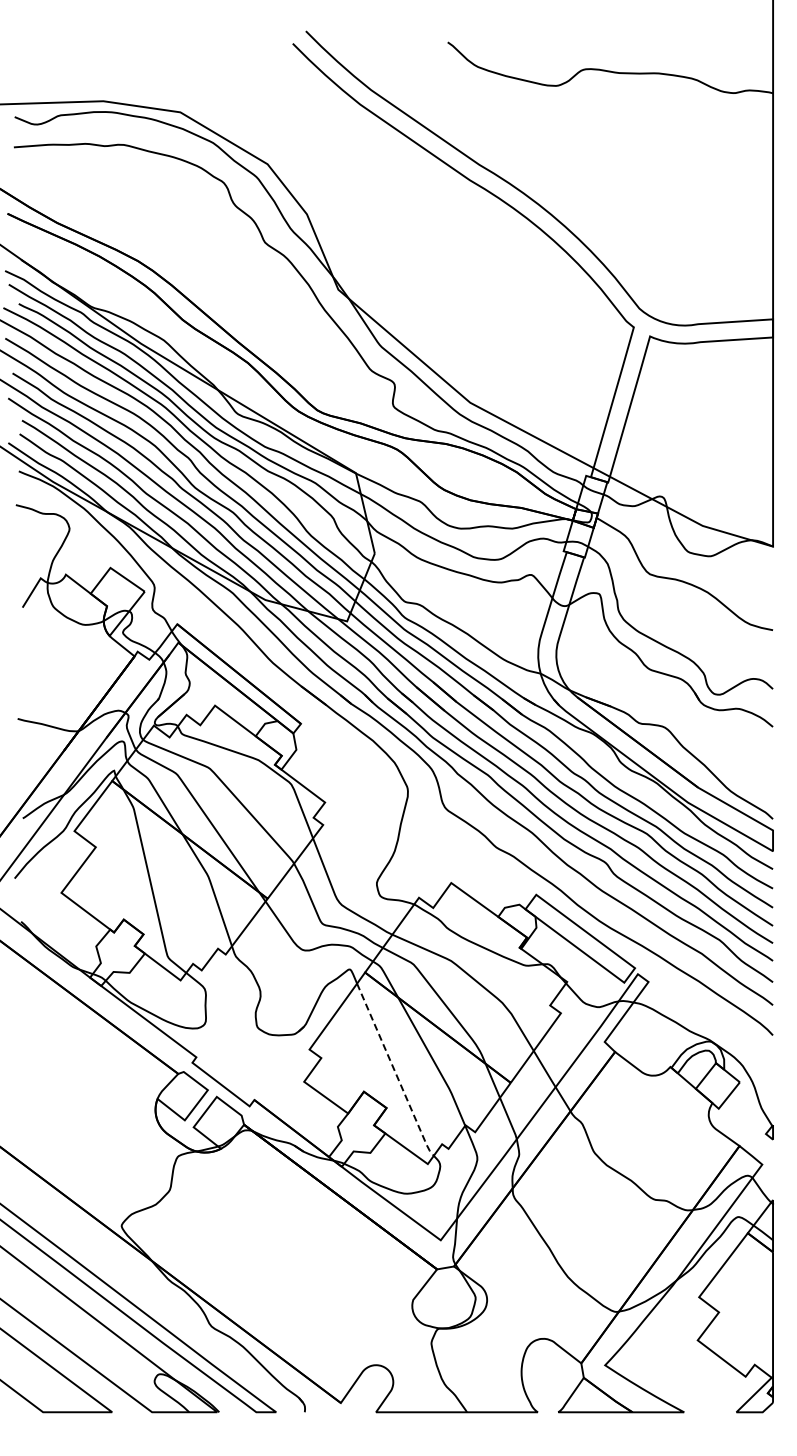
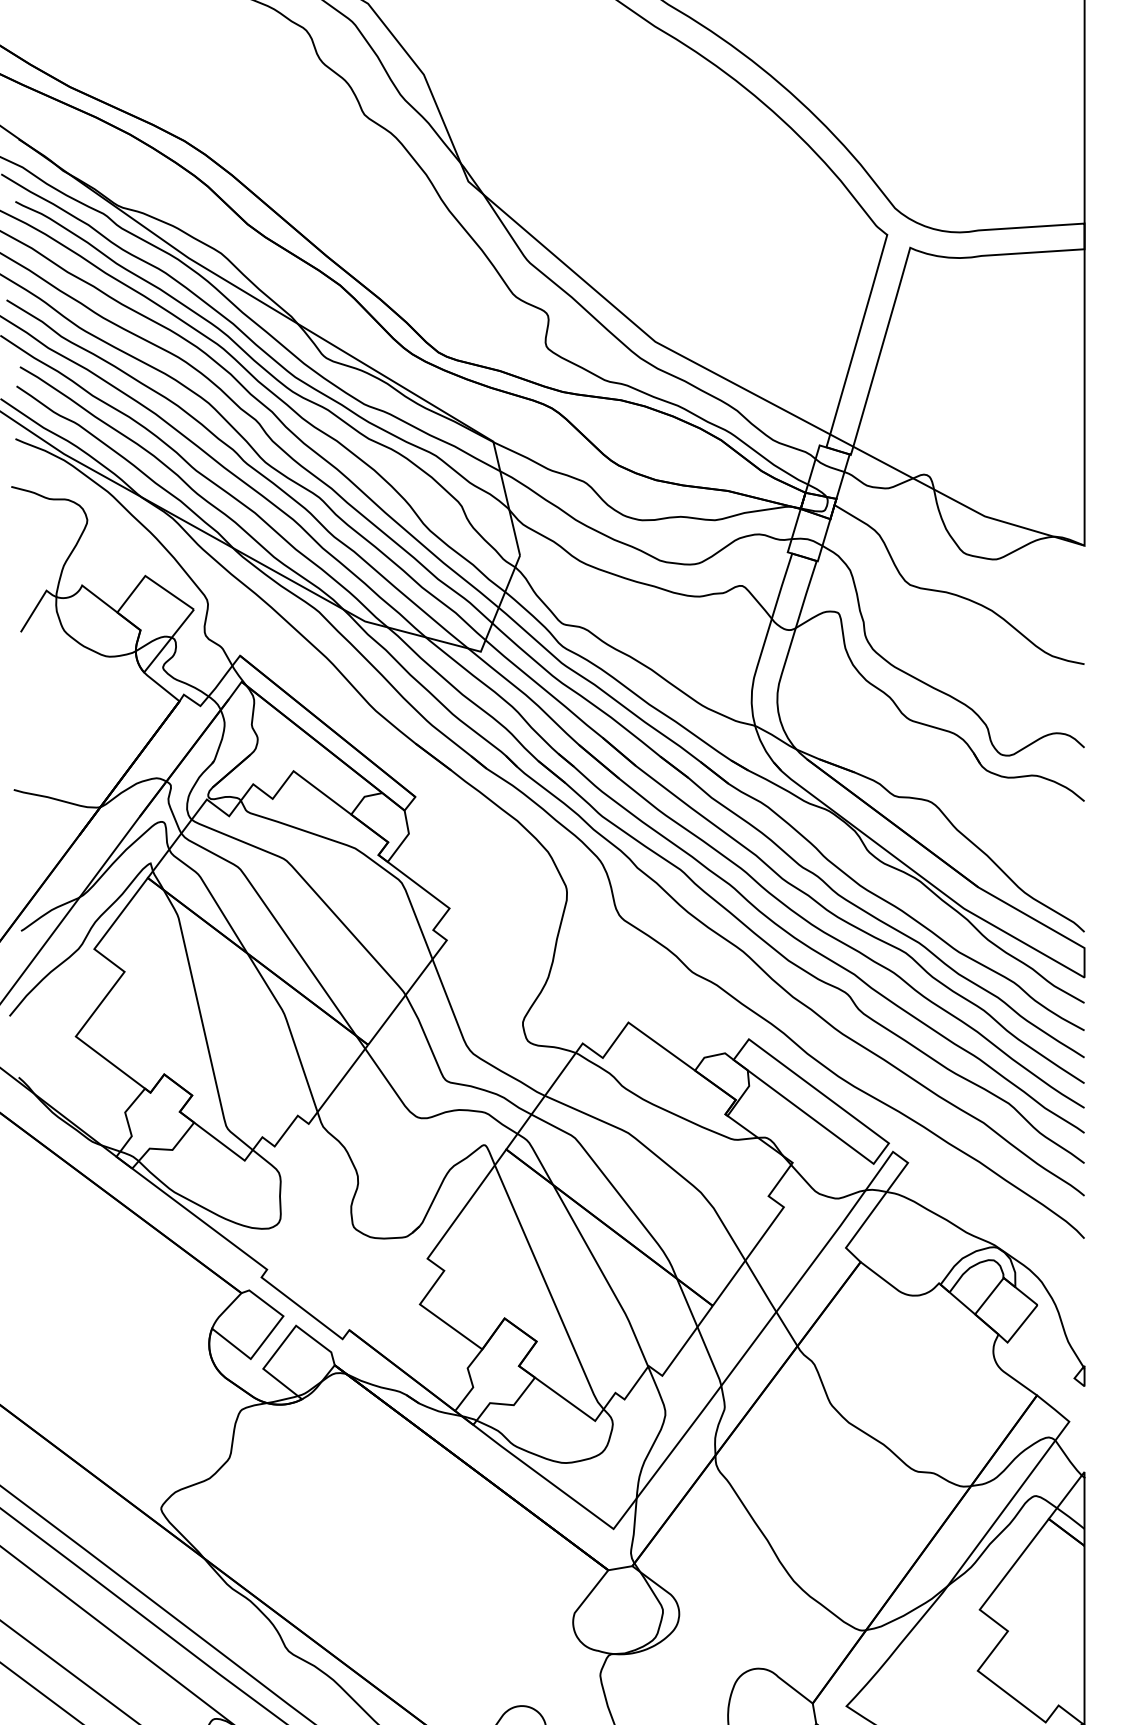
line: (395, 1072) -> (549, 1291), dashed -> solid

